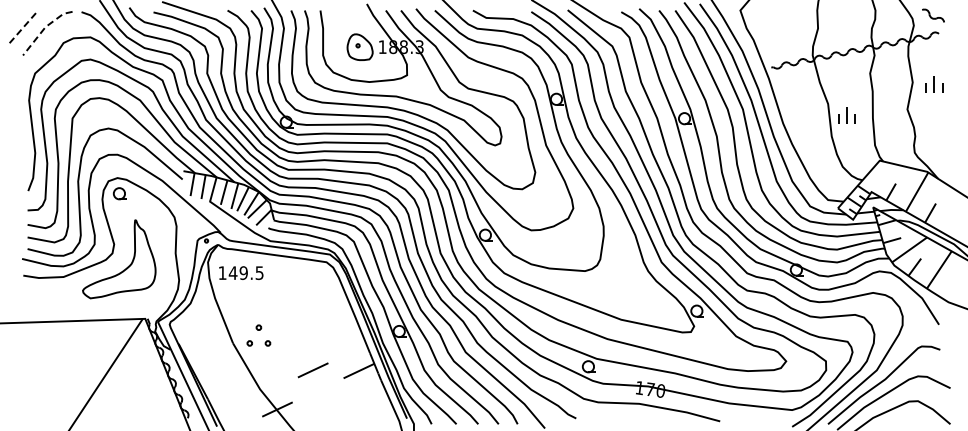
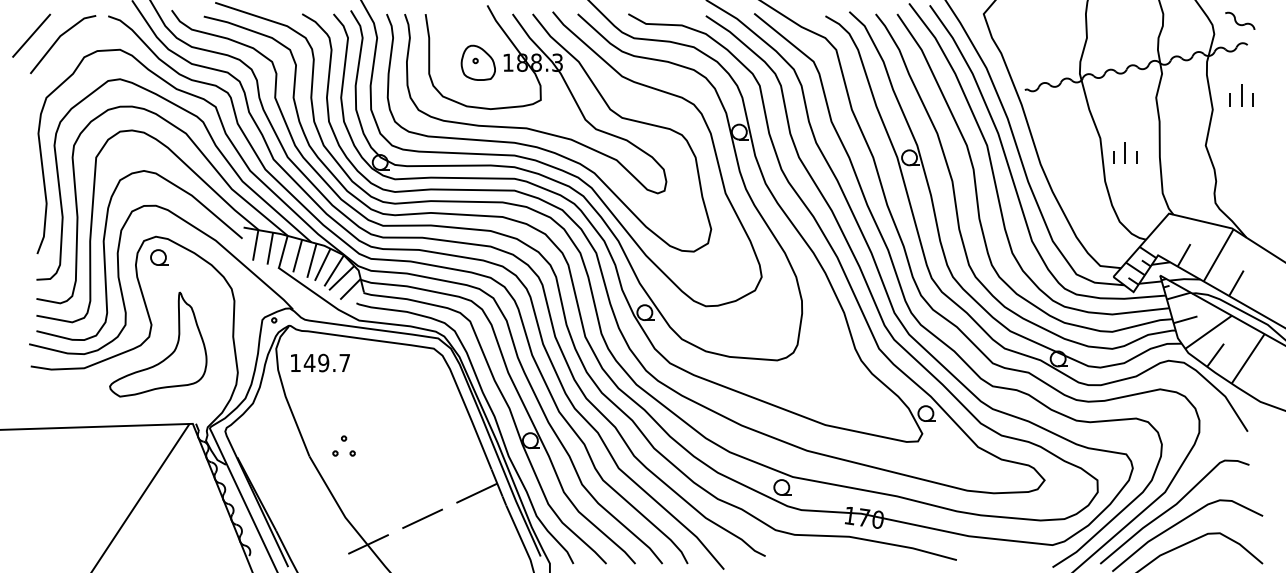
line: (23, 26) -> (30, 35), dashed -> solid
line: (44, 27) -> (58, 36), dashed -> solid
part: (934, 84) -> (1241, 95), moved
text: (259, 273) -> (344, 363), 149.5 -> 149.7
part: (259, 335) -> (344, 445), size x0.71
line: (312, 370) -> (421, 519), moved

